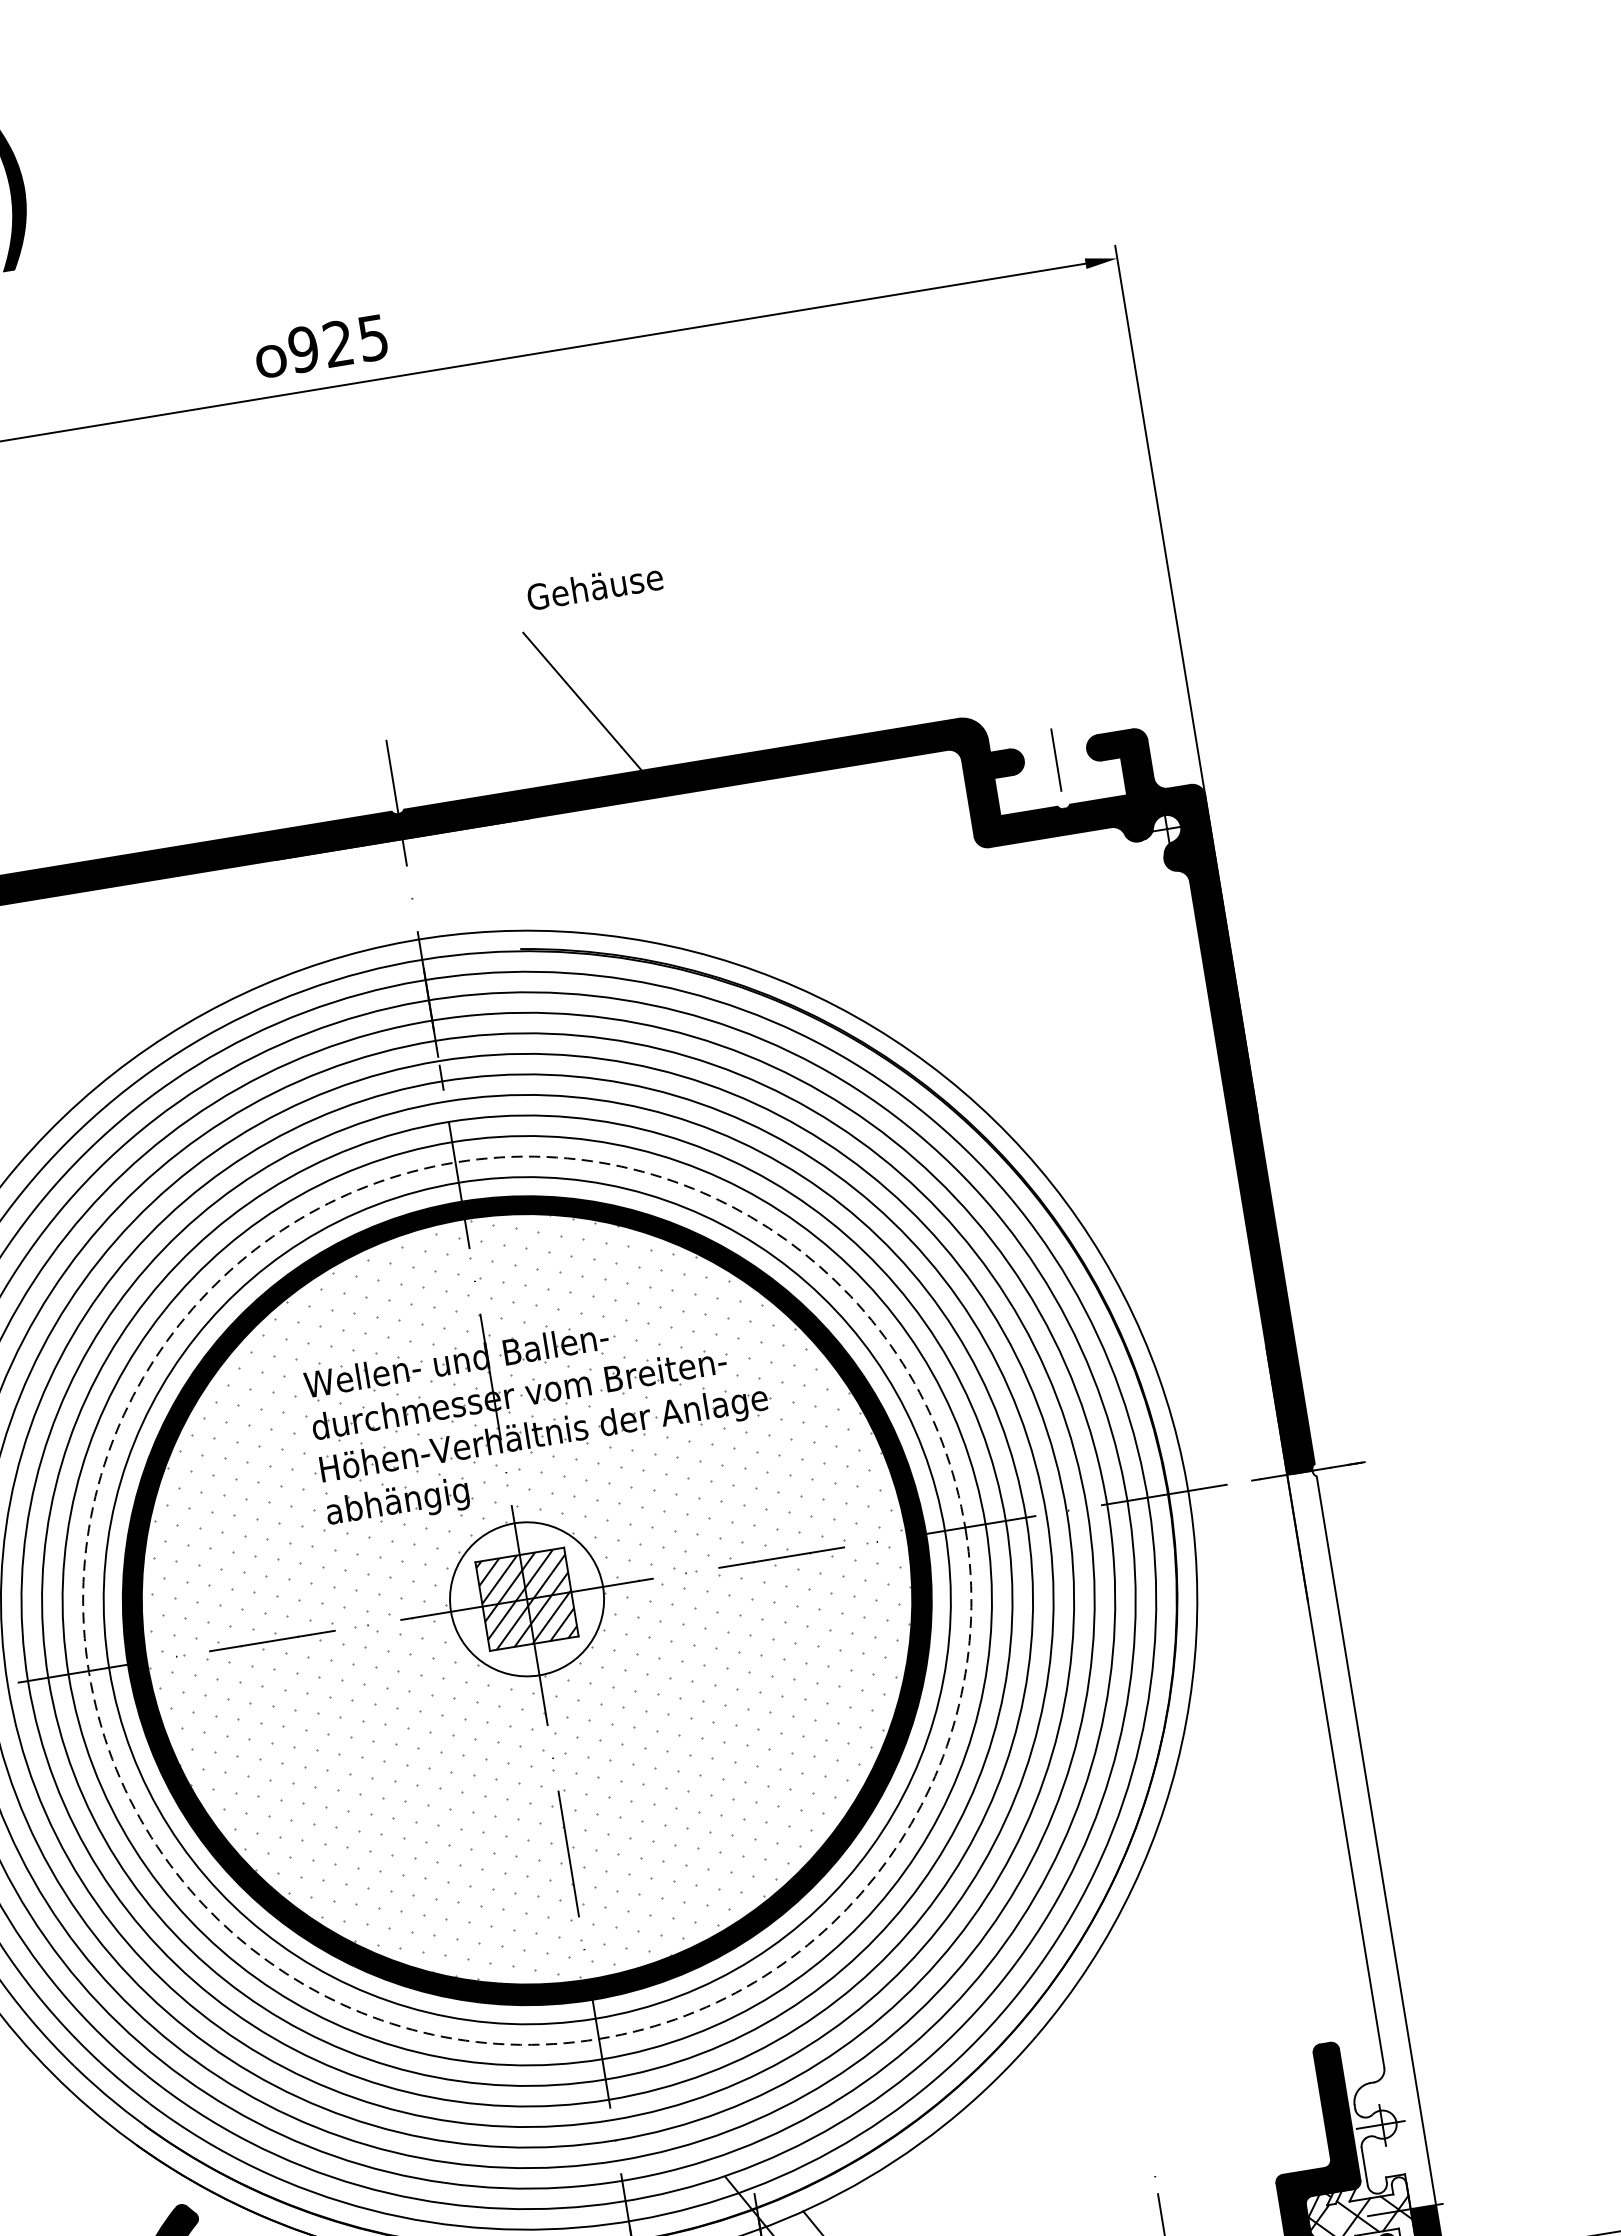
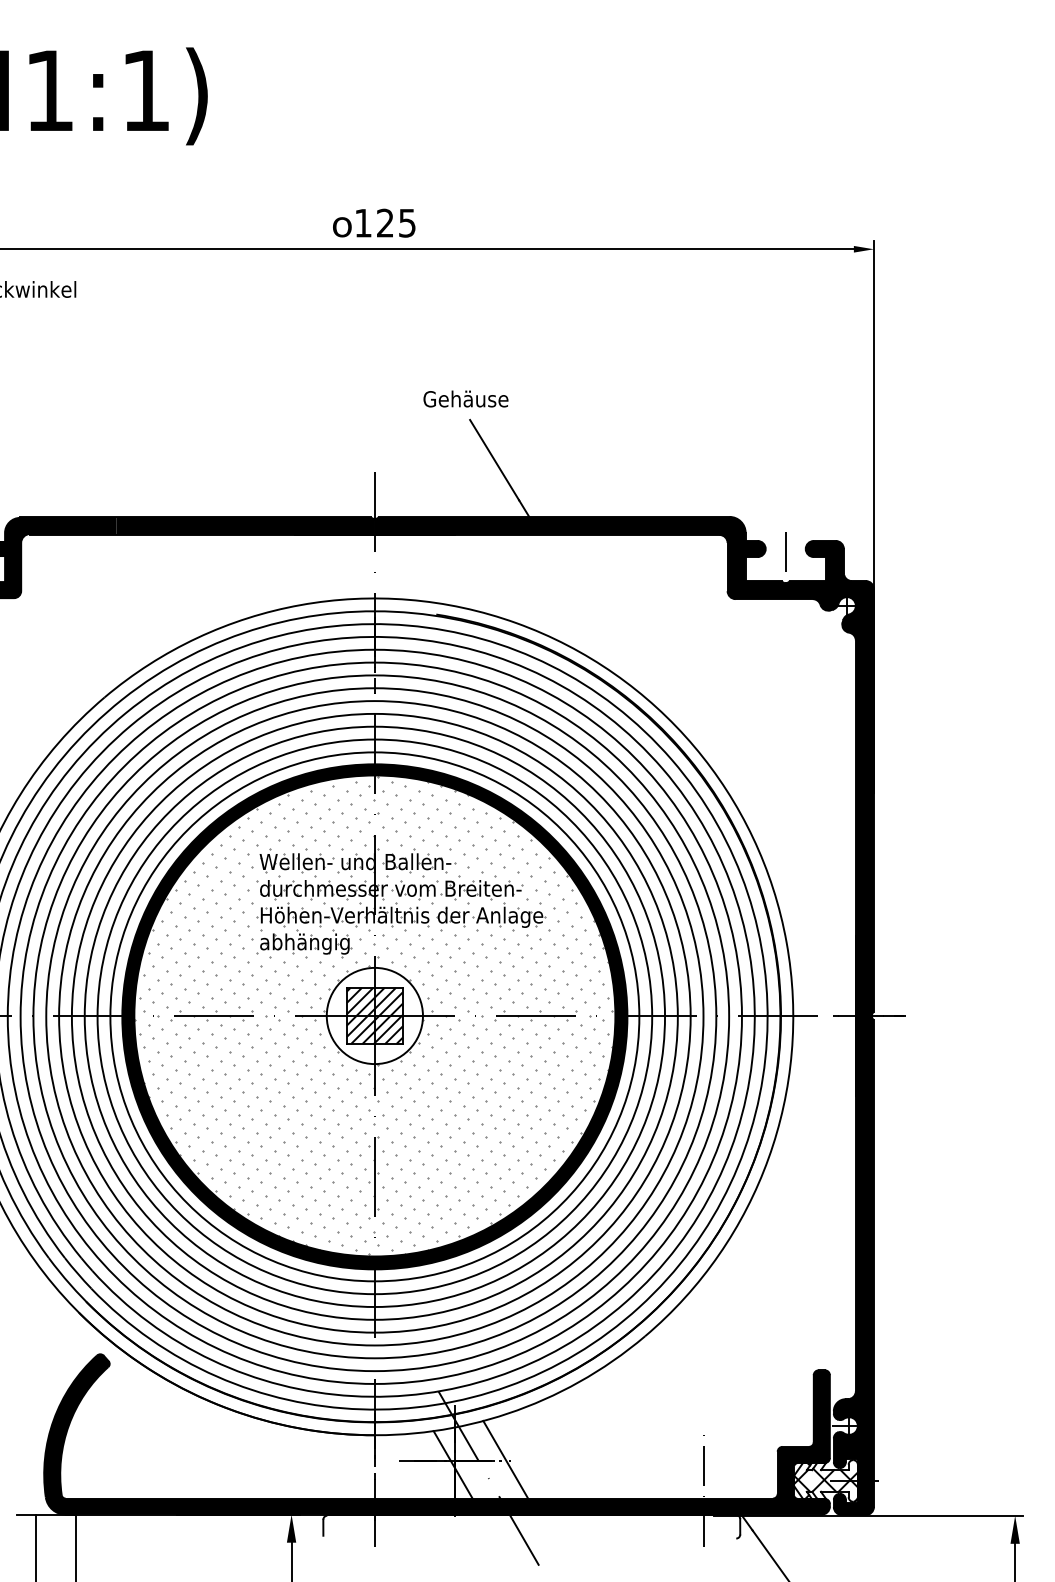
text: (302, 348) -> (362, 222), 925 -> 125
text: (594, 586) -> (465, 398), moved
circle: (526, 1600) -> (374, 1016), dashed -> solid
fill: (1343, 1841) -> (853, 1247), added

